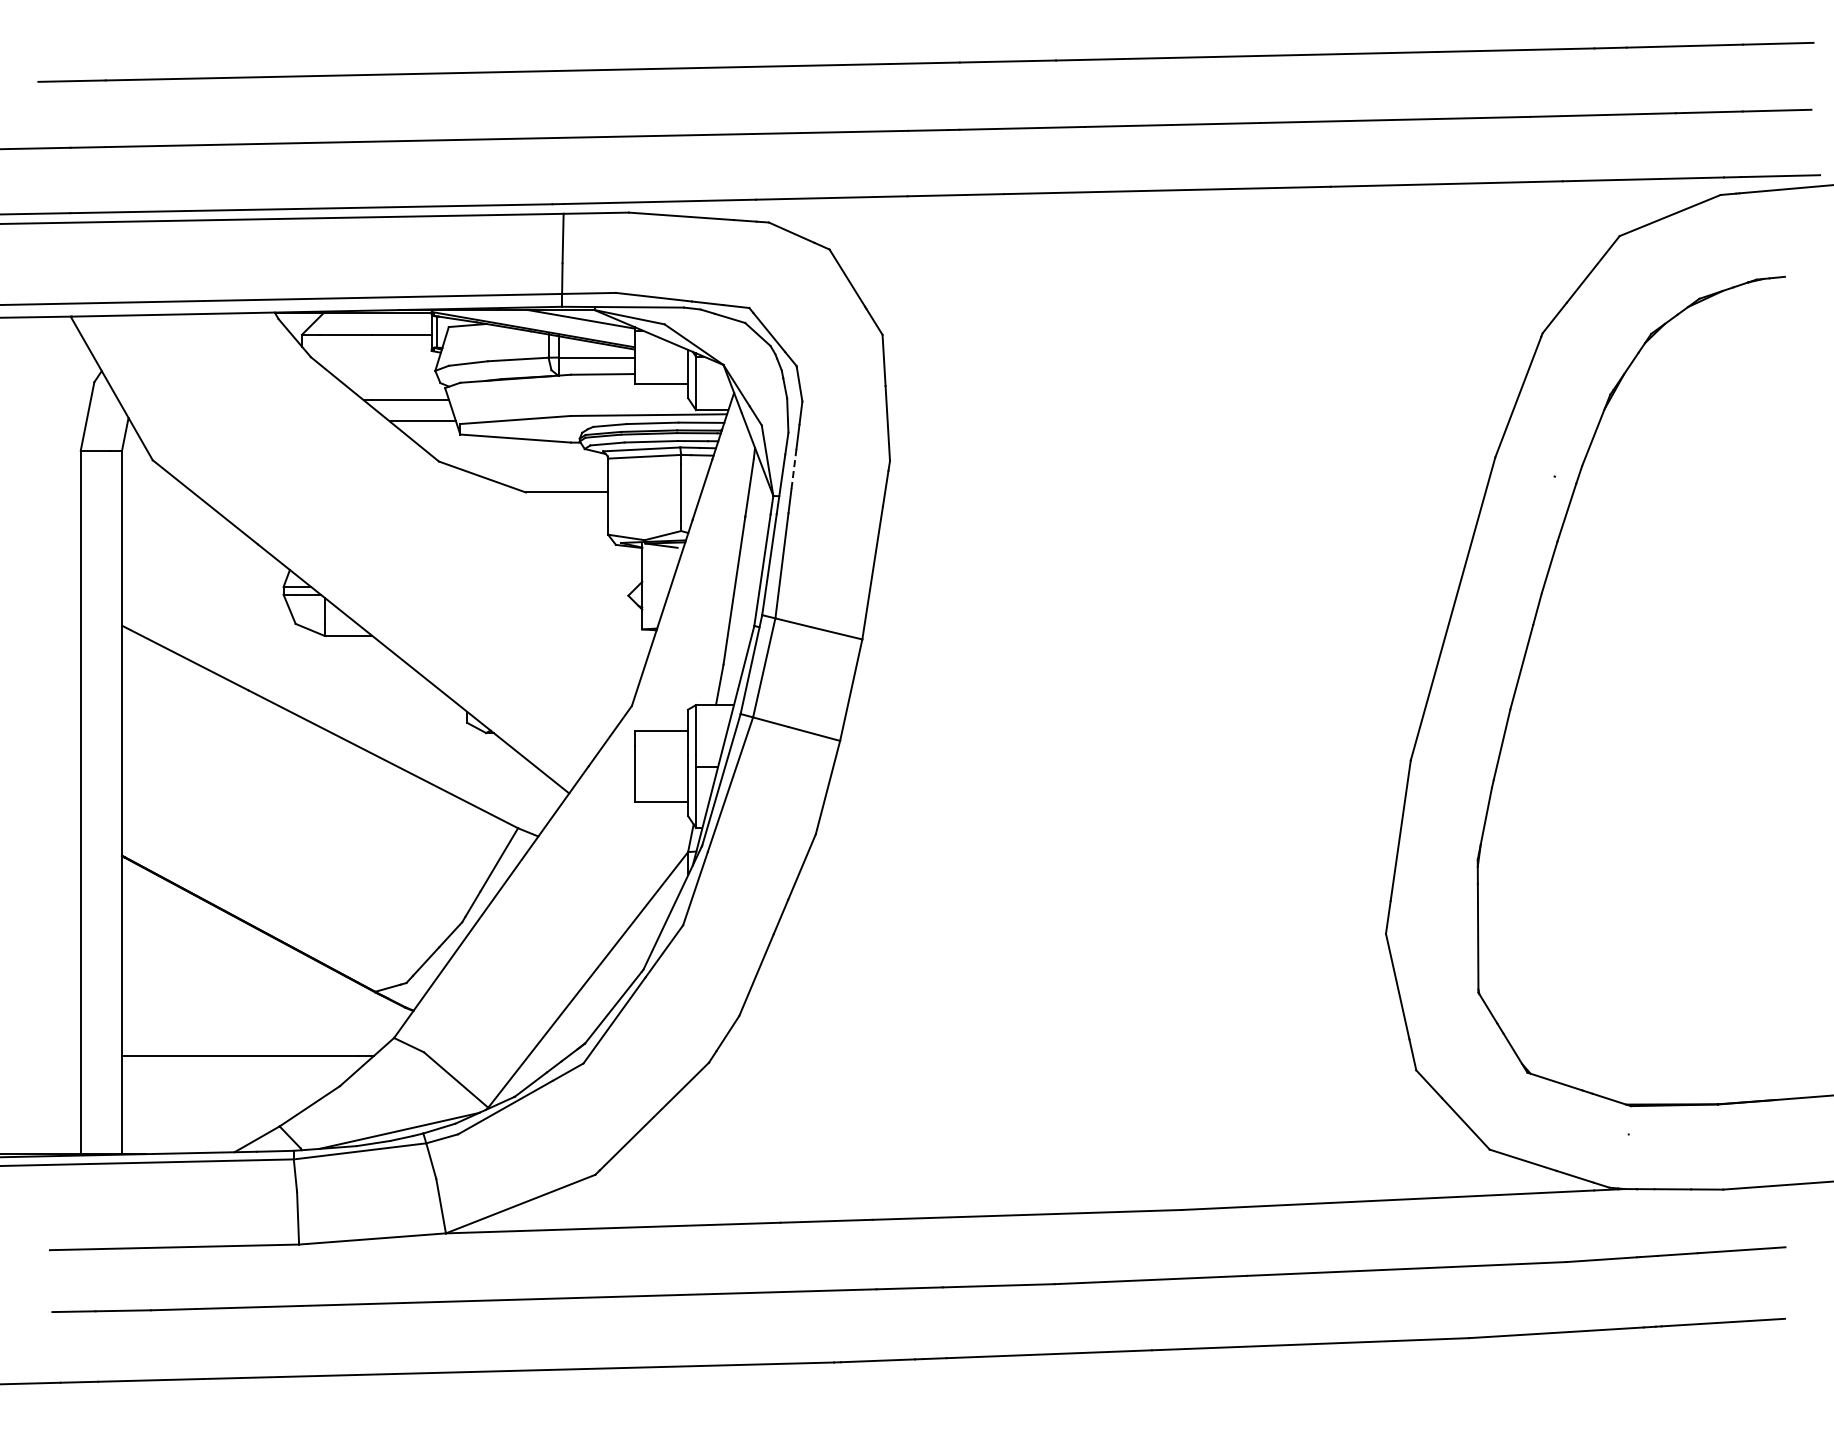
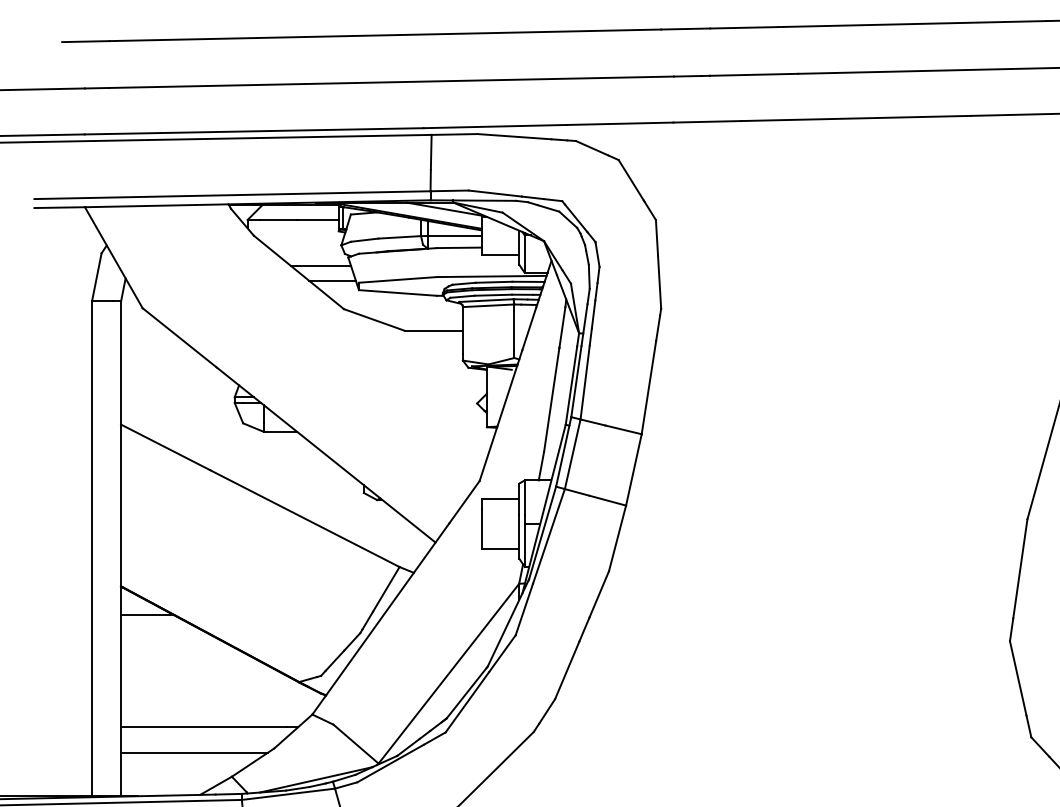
line: (793, 469) -> (593, 314), dashed -> solid
line: (159, 896) -> (147, 615), added
line: (226, 1092) -> (194, 752), added

